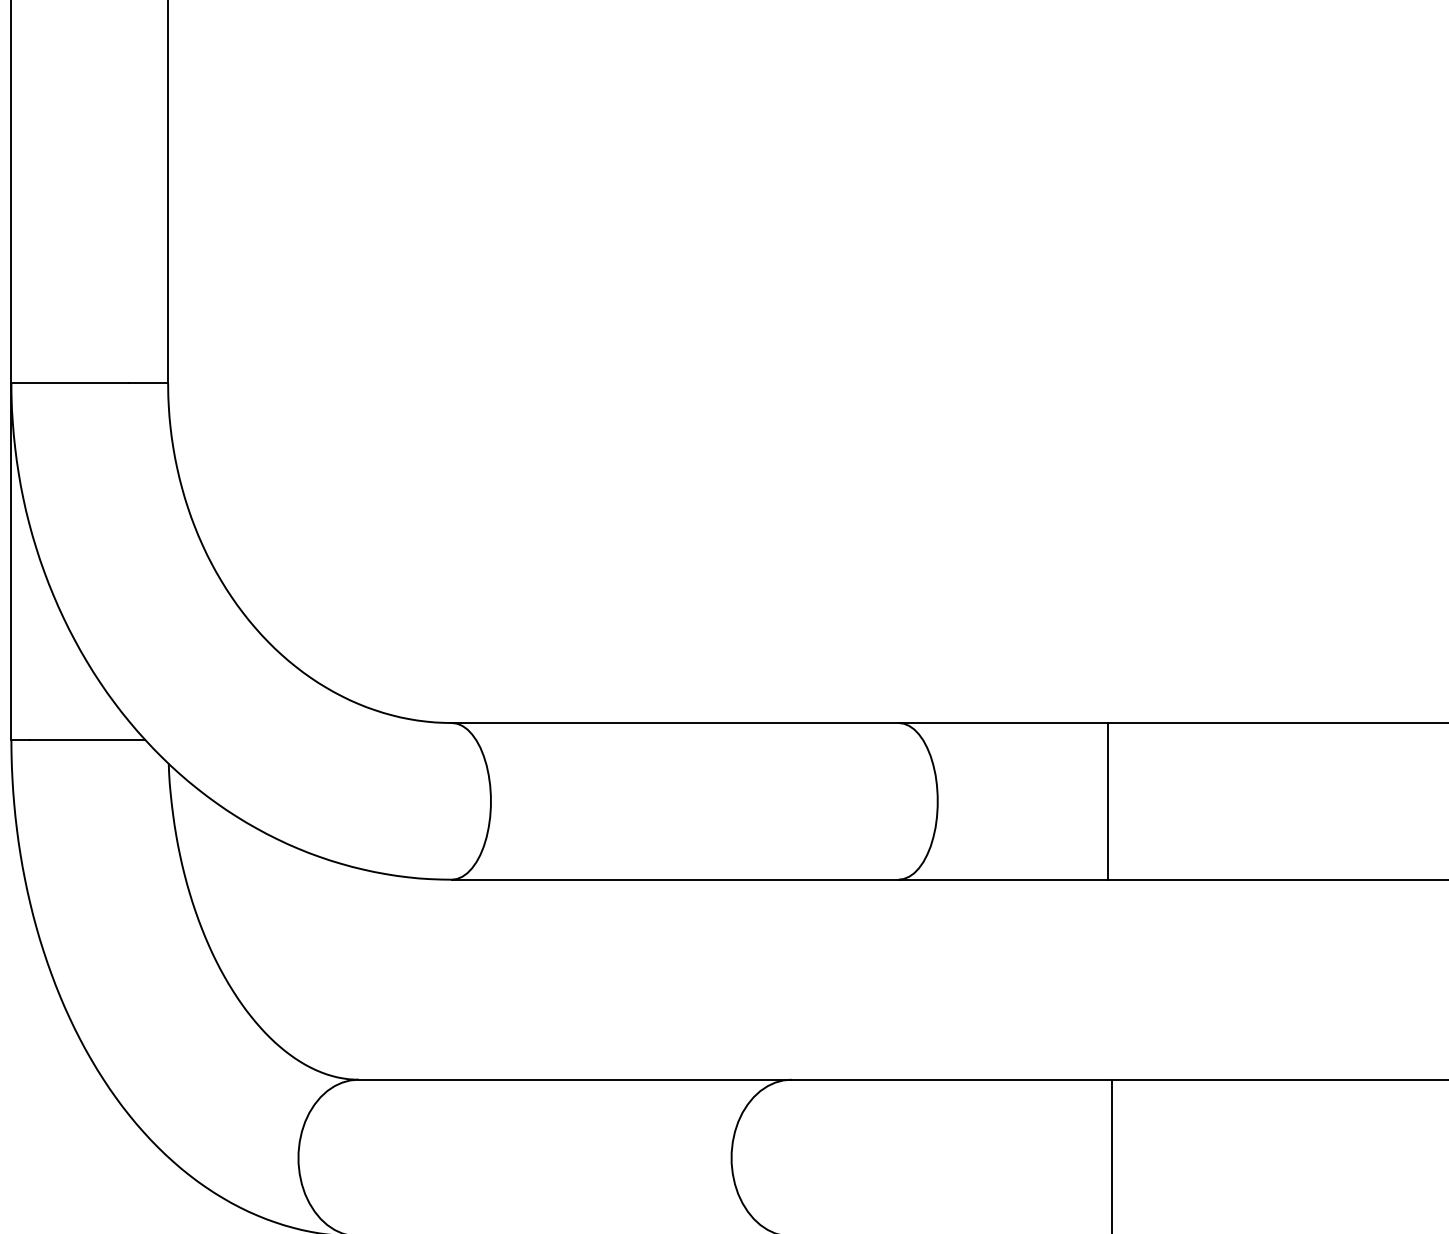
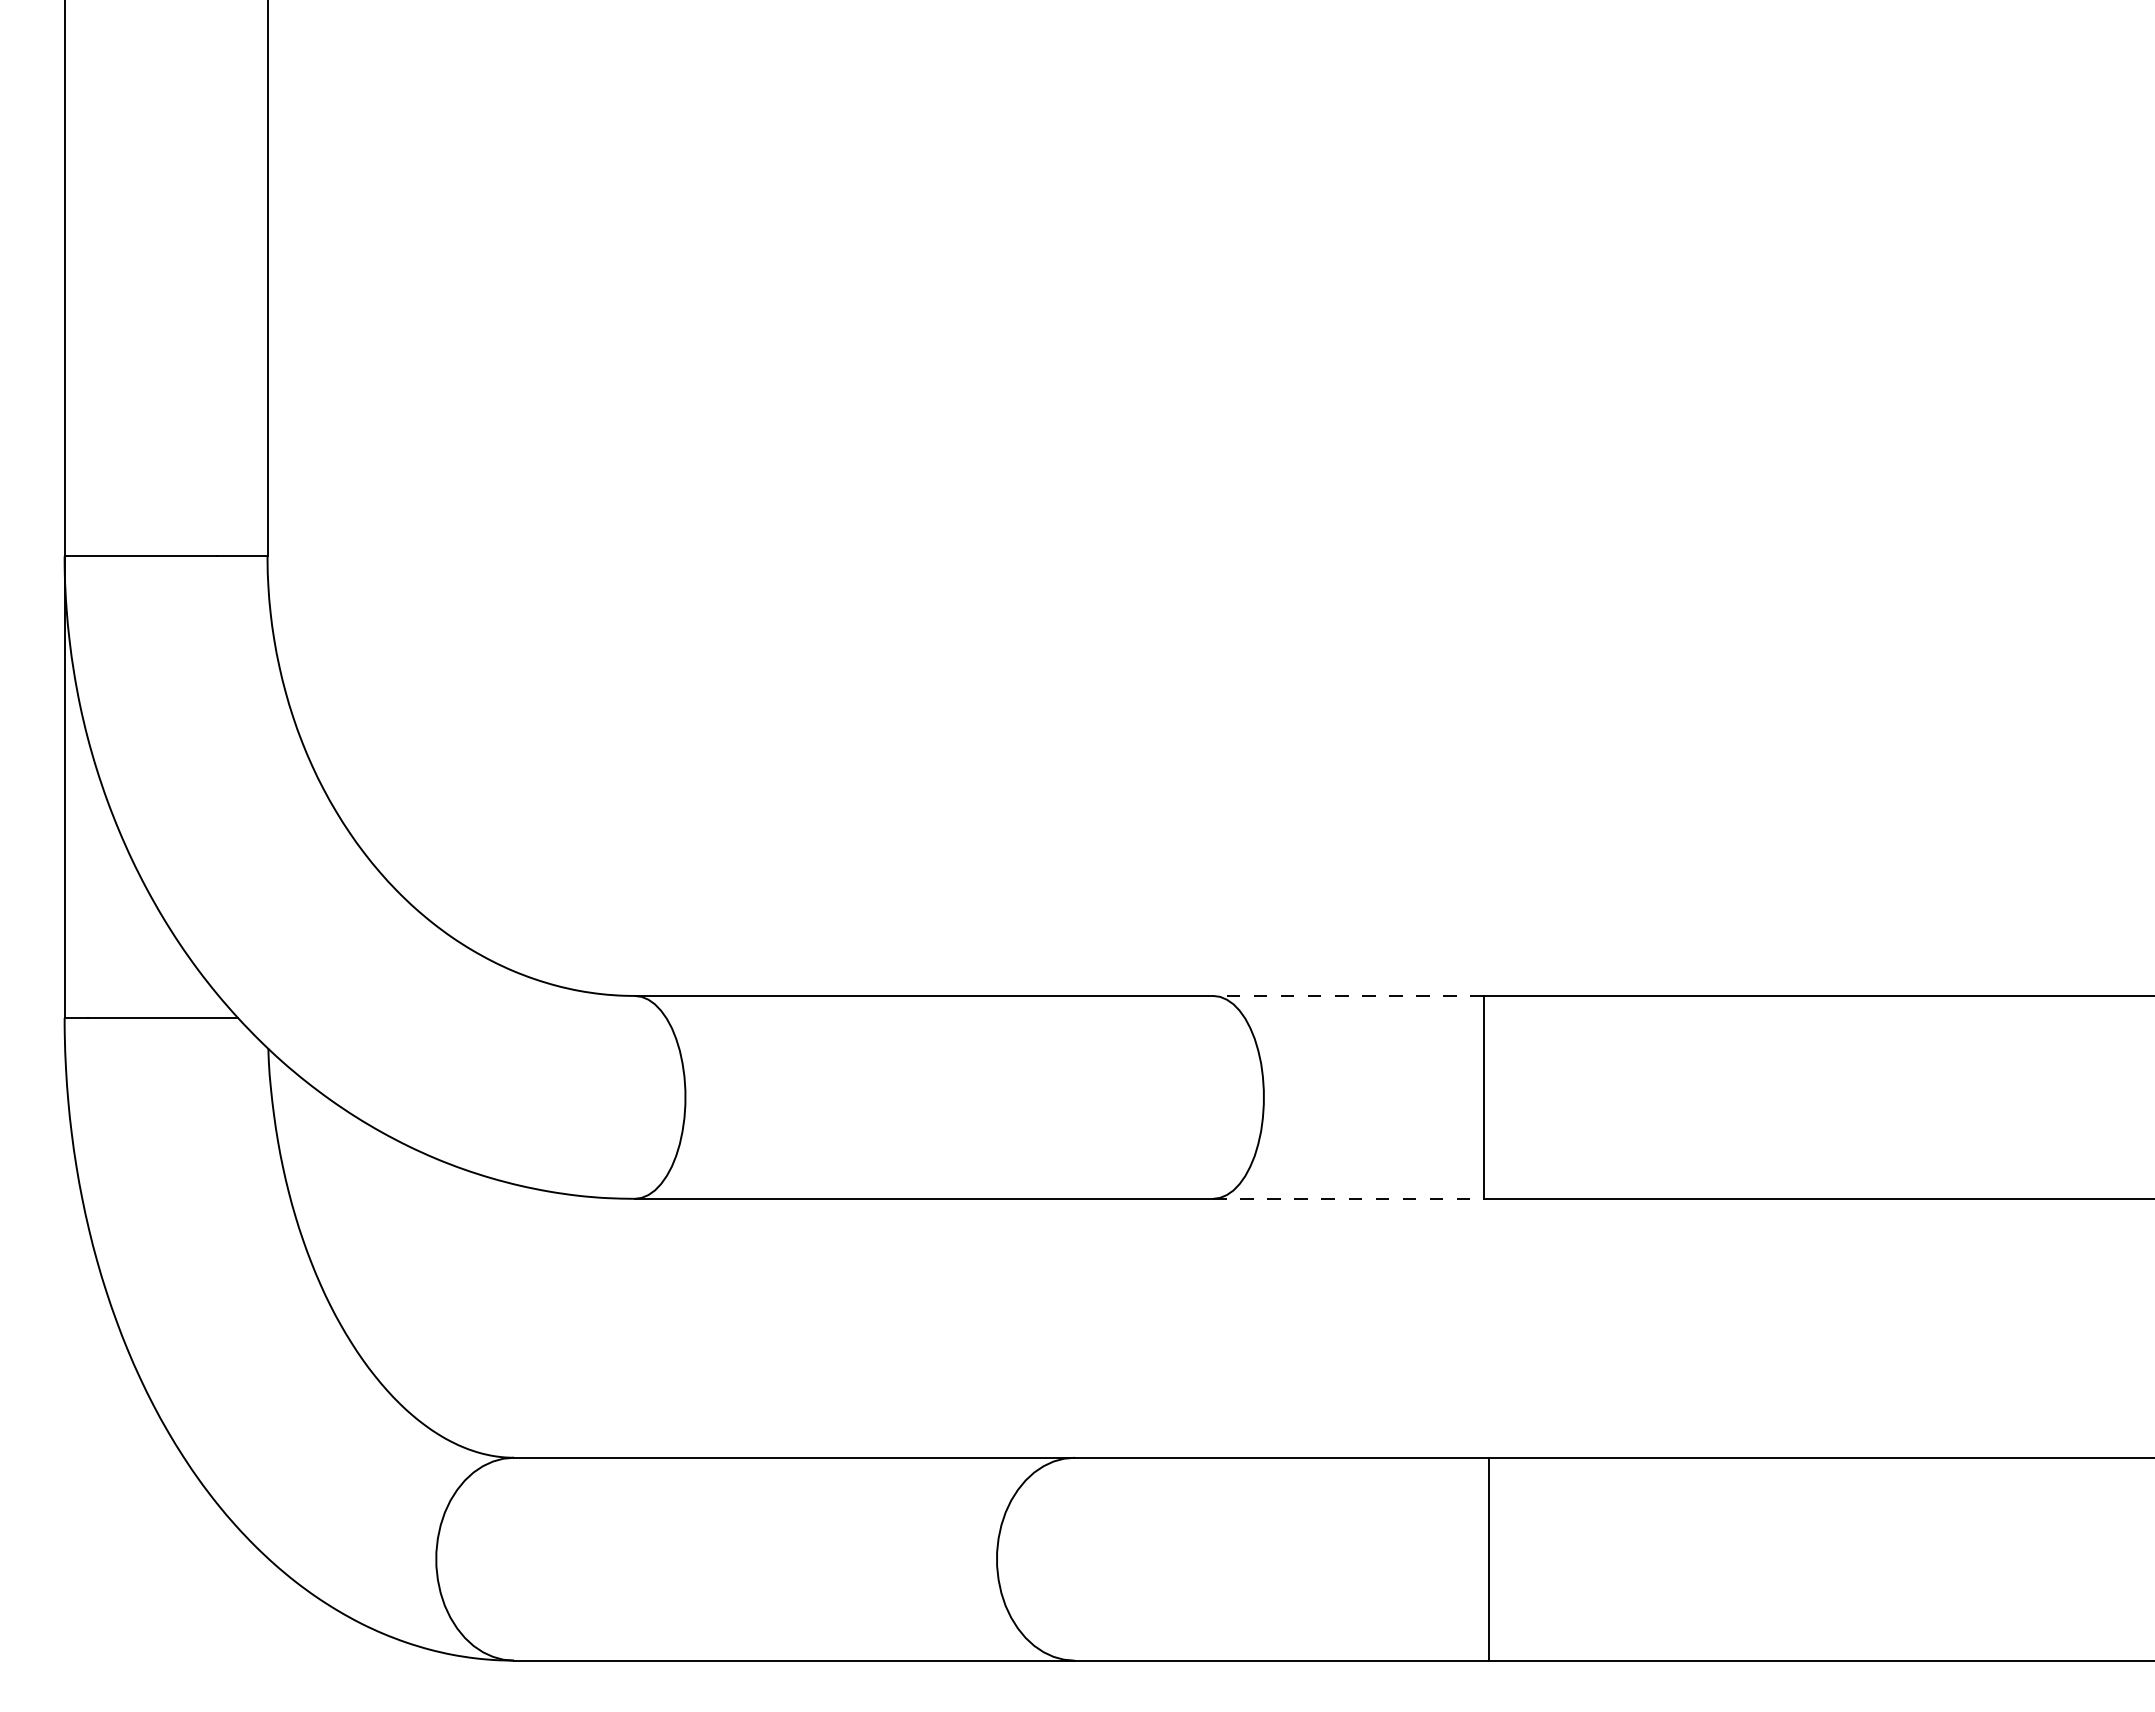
line: (1003, 722) -> (1348, 995), solid -> dashed
line: (1003, 879) -> (1349, 1198), solid -> dashed

